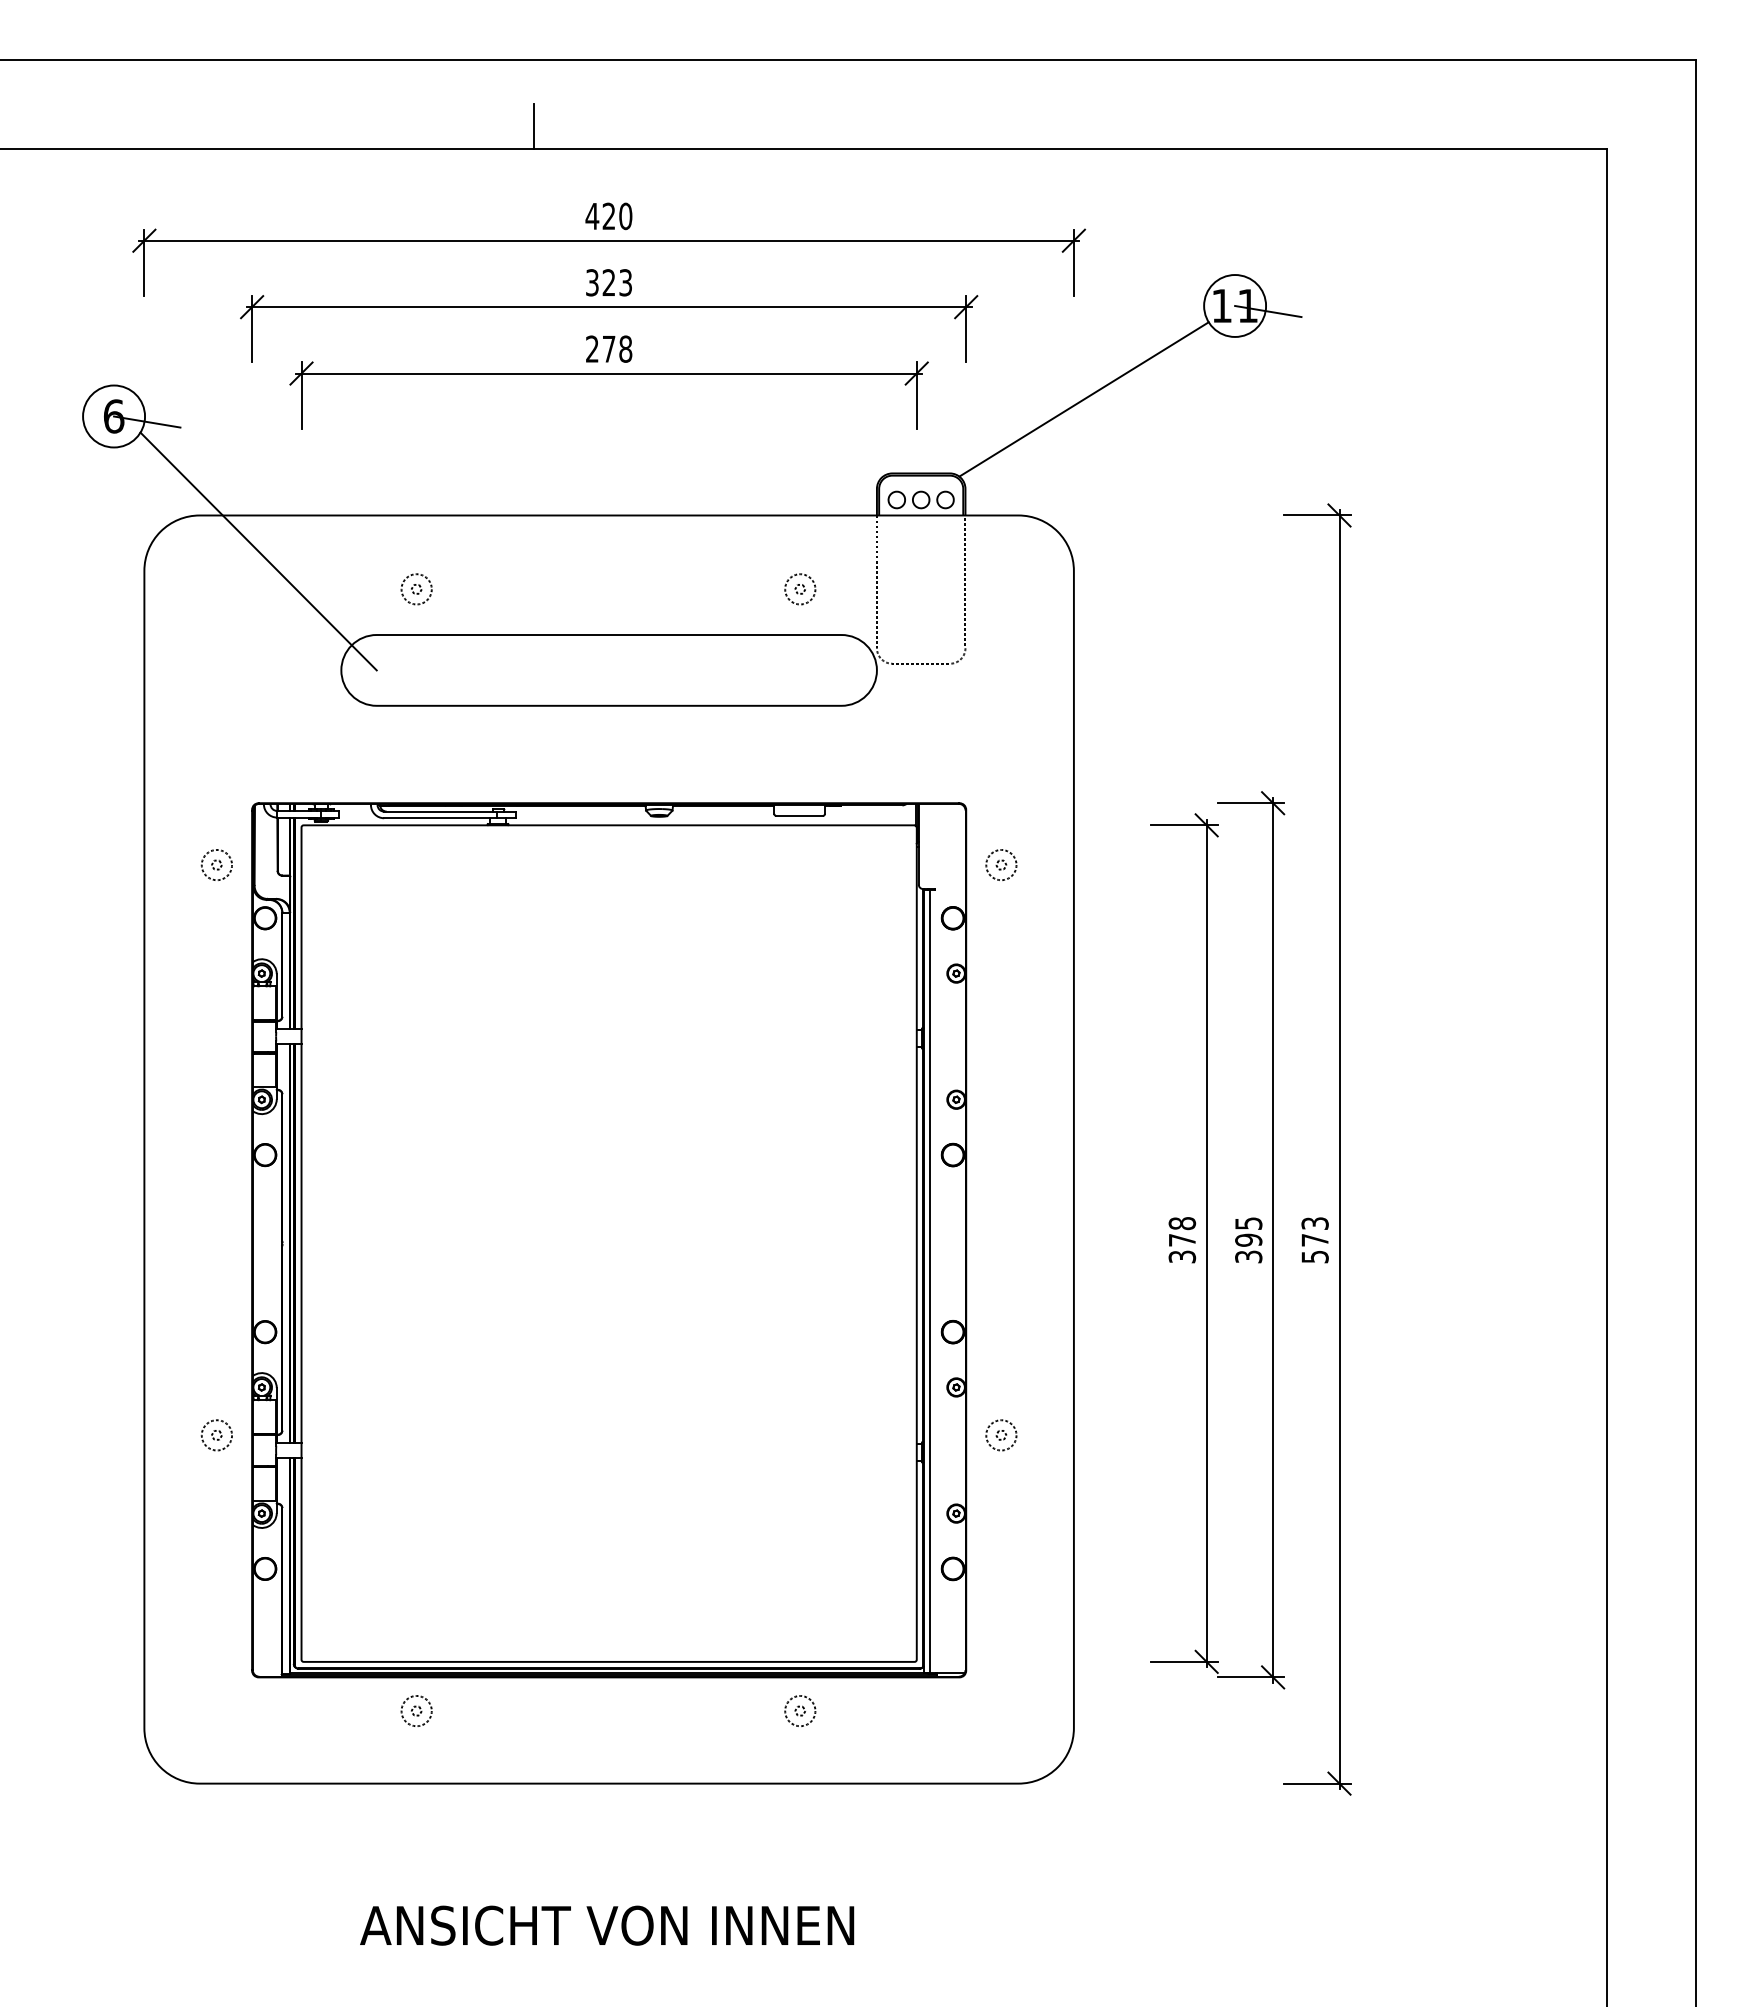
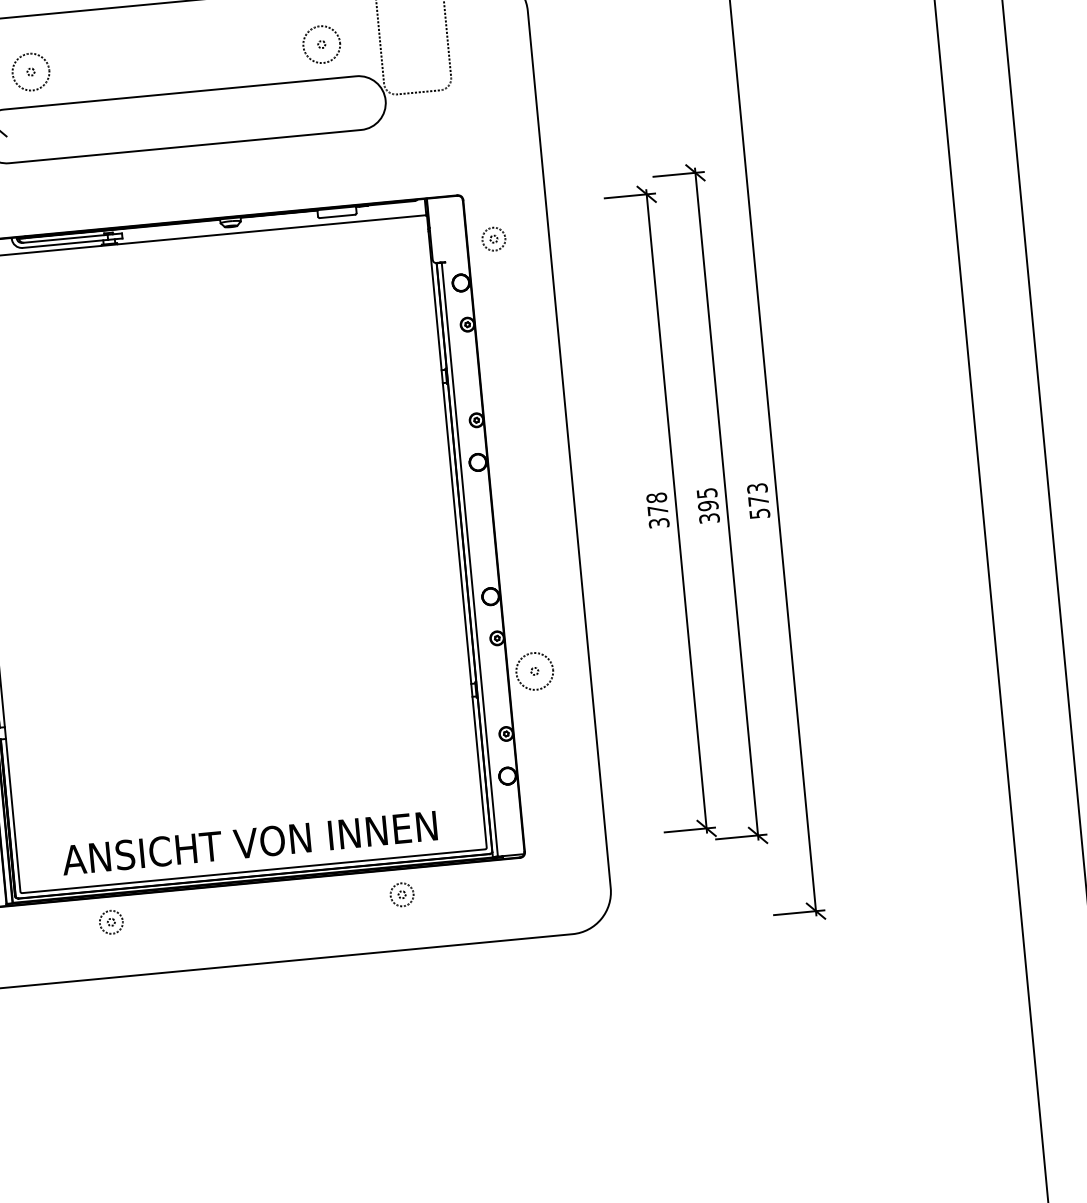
circle: (416, 589) -> (30, 72), size x1.6
circle: (800, 589) -> (321, 44), size x1.6
circle: (1001, 1435) -> (534, 671), size x1.6
text: (607, 1925) -> (249, 843), moved

